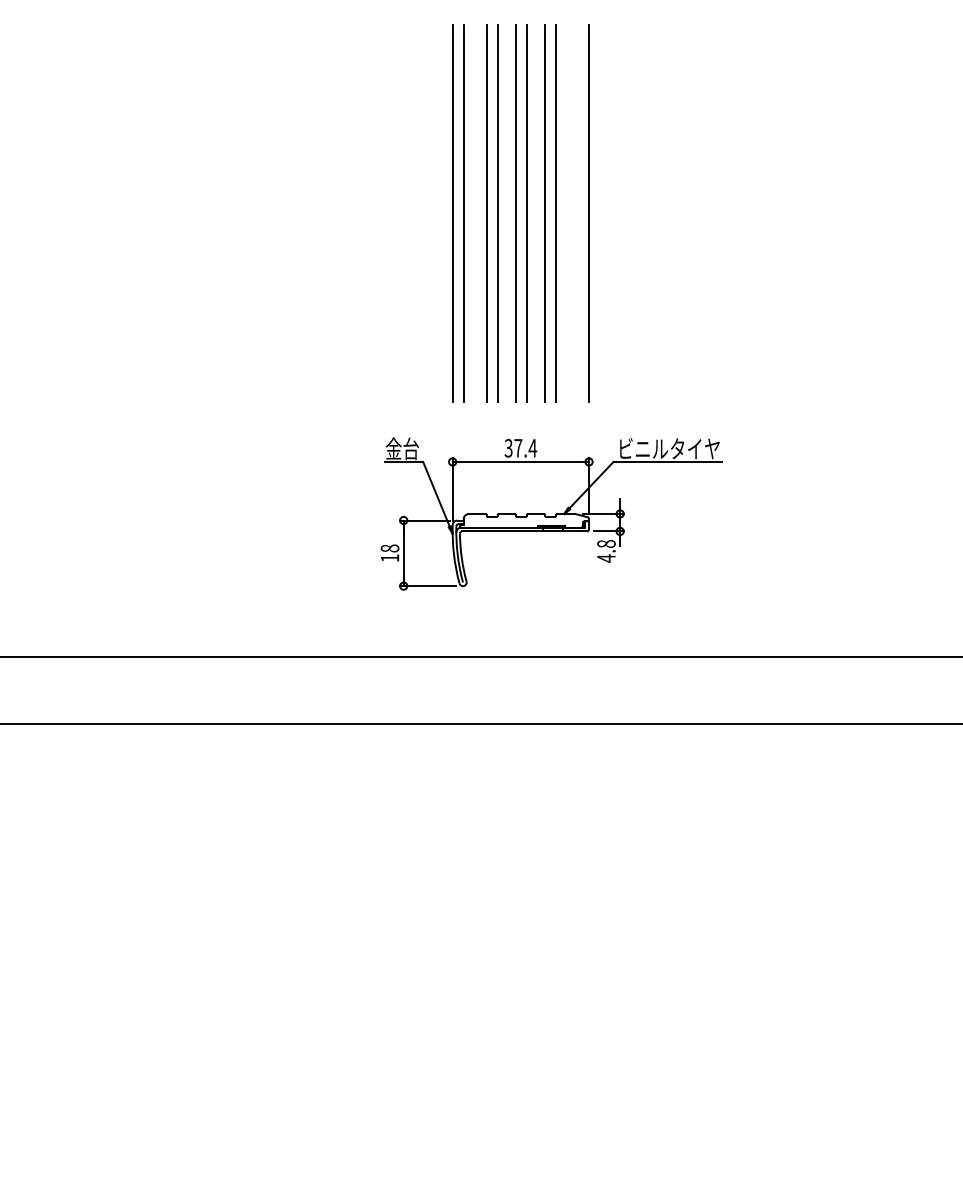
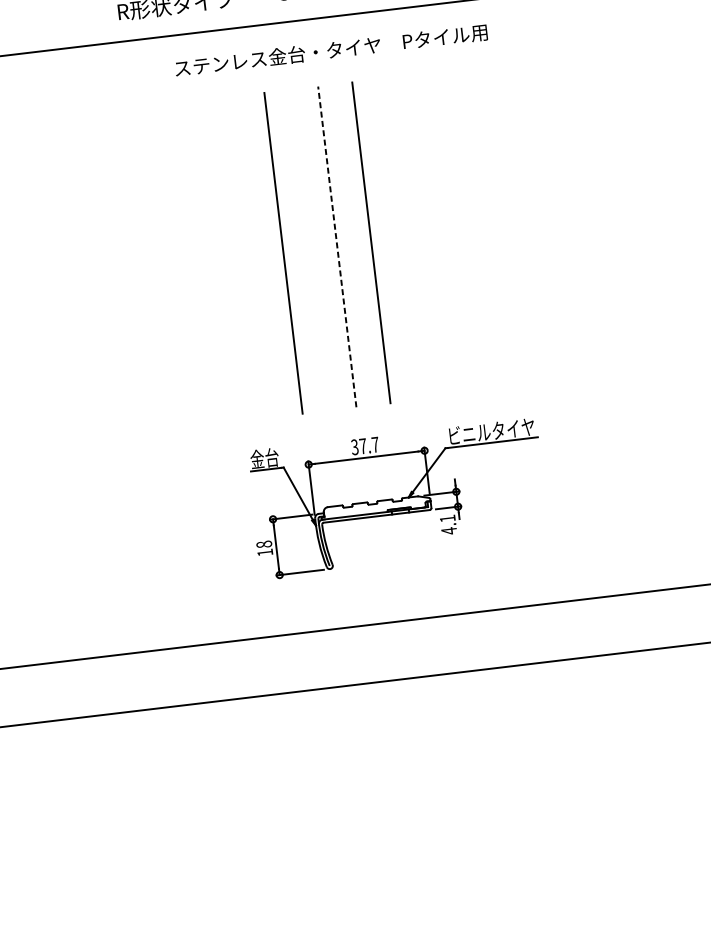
line: (463, 213) -> (292, 252), removed
line: (486, 213) -> (312, 250), removed
line: (497, 213) -> (321, 248), removed
line: (515, 213) -> (336, 247), solid -> dashed
line: (526, 213) -> (346, 246), removed
line: (545, 213) -> (362, 244), removed
line: (589, 213) -> (399, 239), removed
text: (532, 448) -> (375, 445), 37.4 -> 37.7
text: (606, 543) -> (447, 518), 4.8 -> 4.1

